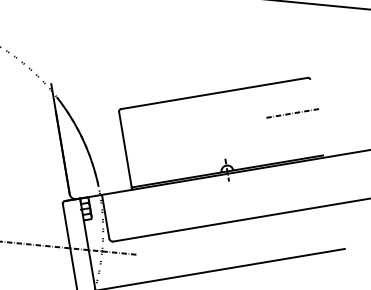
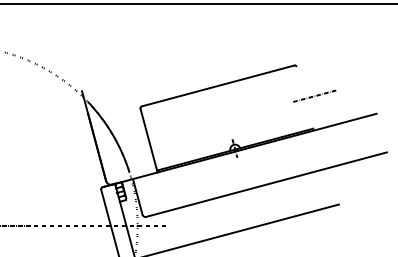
line: (292, 112) -> (314, 95), moved

